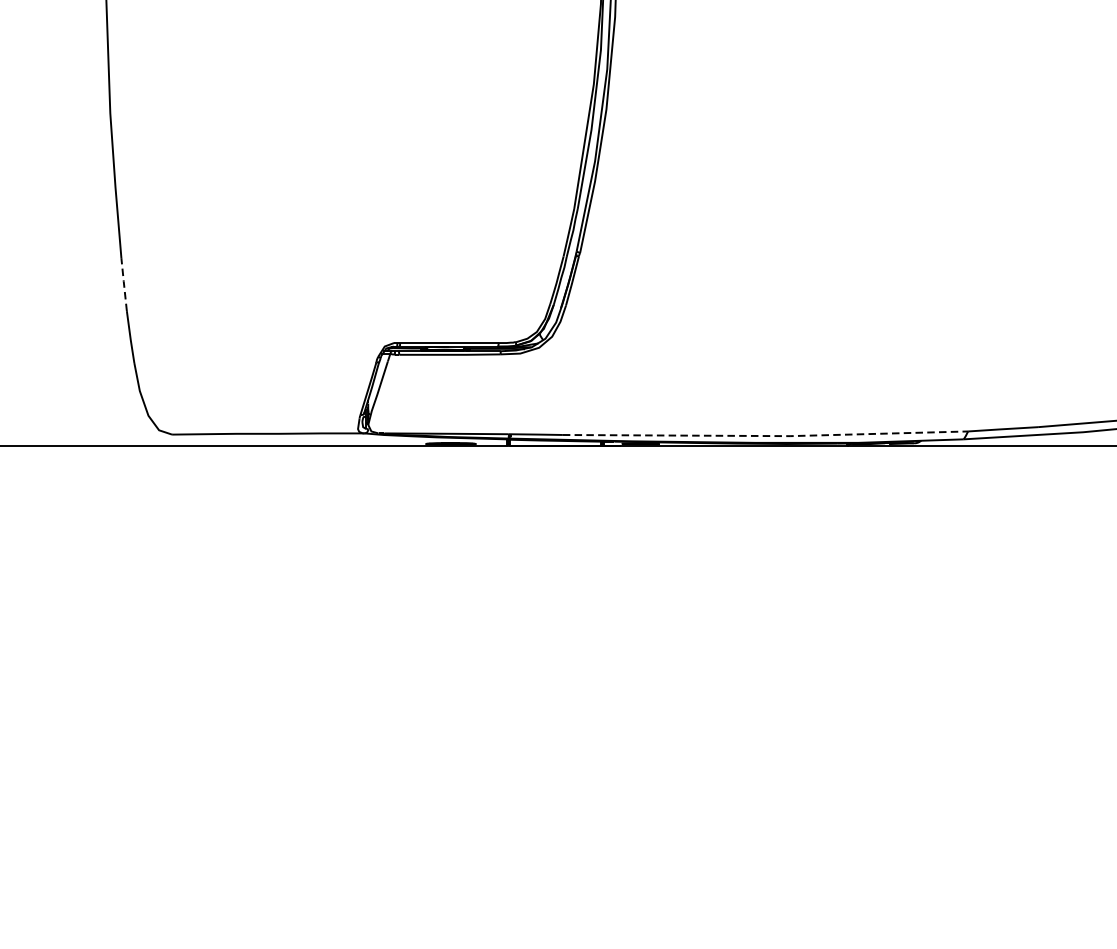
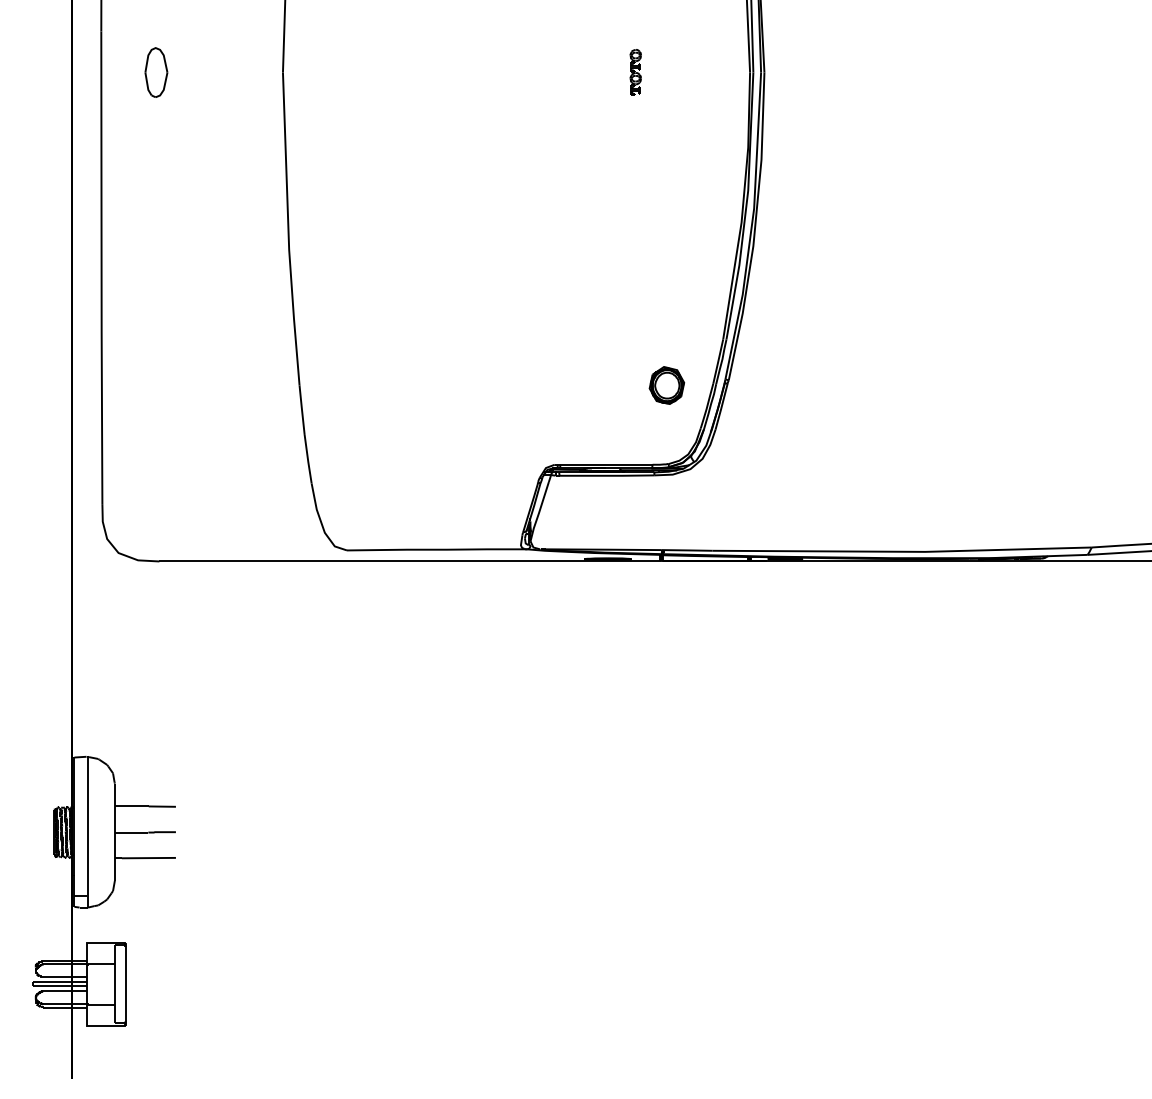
part: (513, 258) -> (666, 385), added
line: (123, 283) -> (301, 409), dashed -> solid
line: (766, 435) -> (903, 551), dashed -> solid

